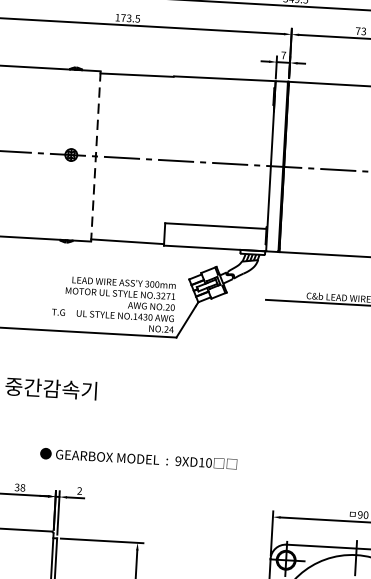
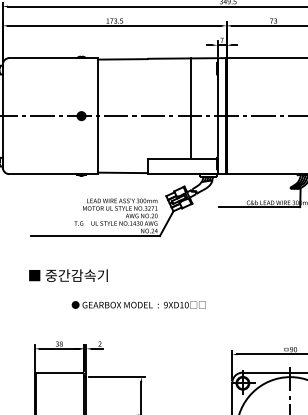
line: (233, 152) -> (191, 108), added
line: (96, 156) -> (98, 116), dashed -> solid
text: (138, 458) -> (138, 304), moved

